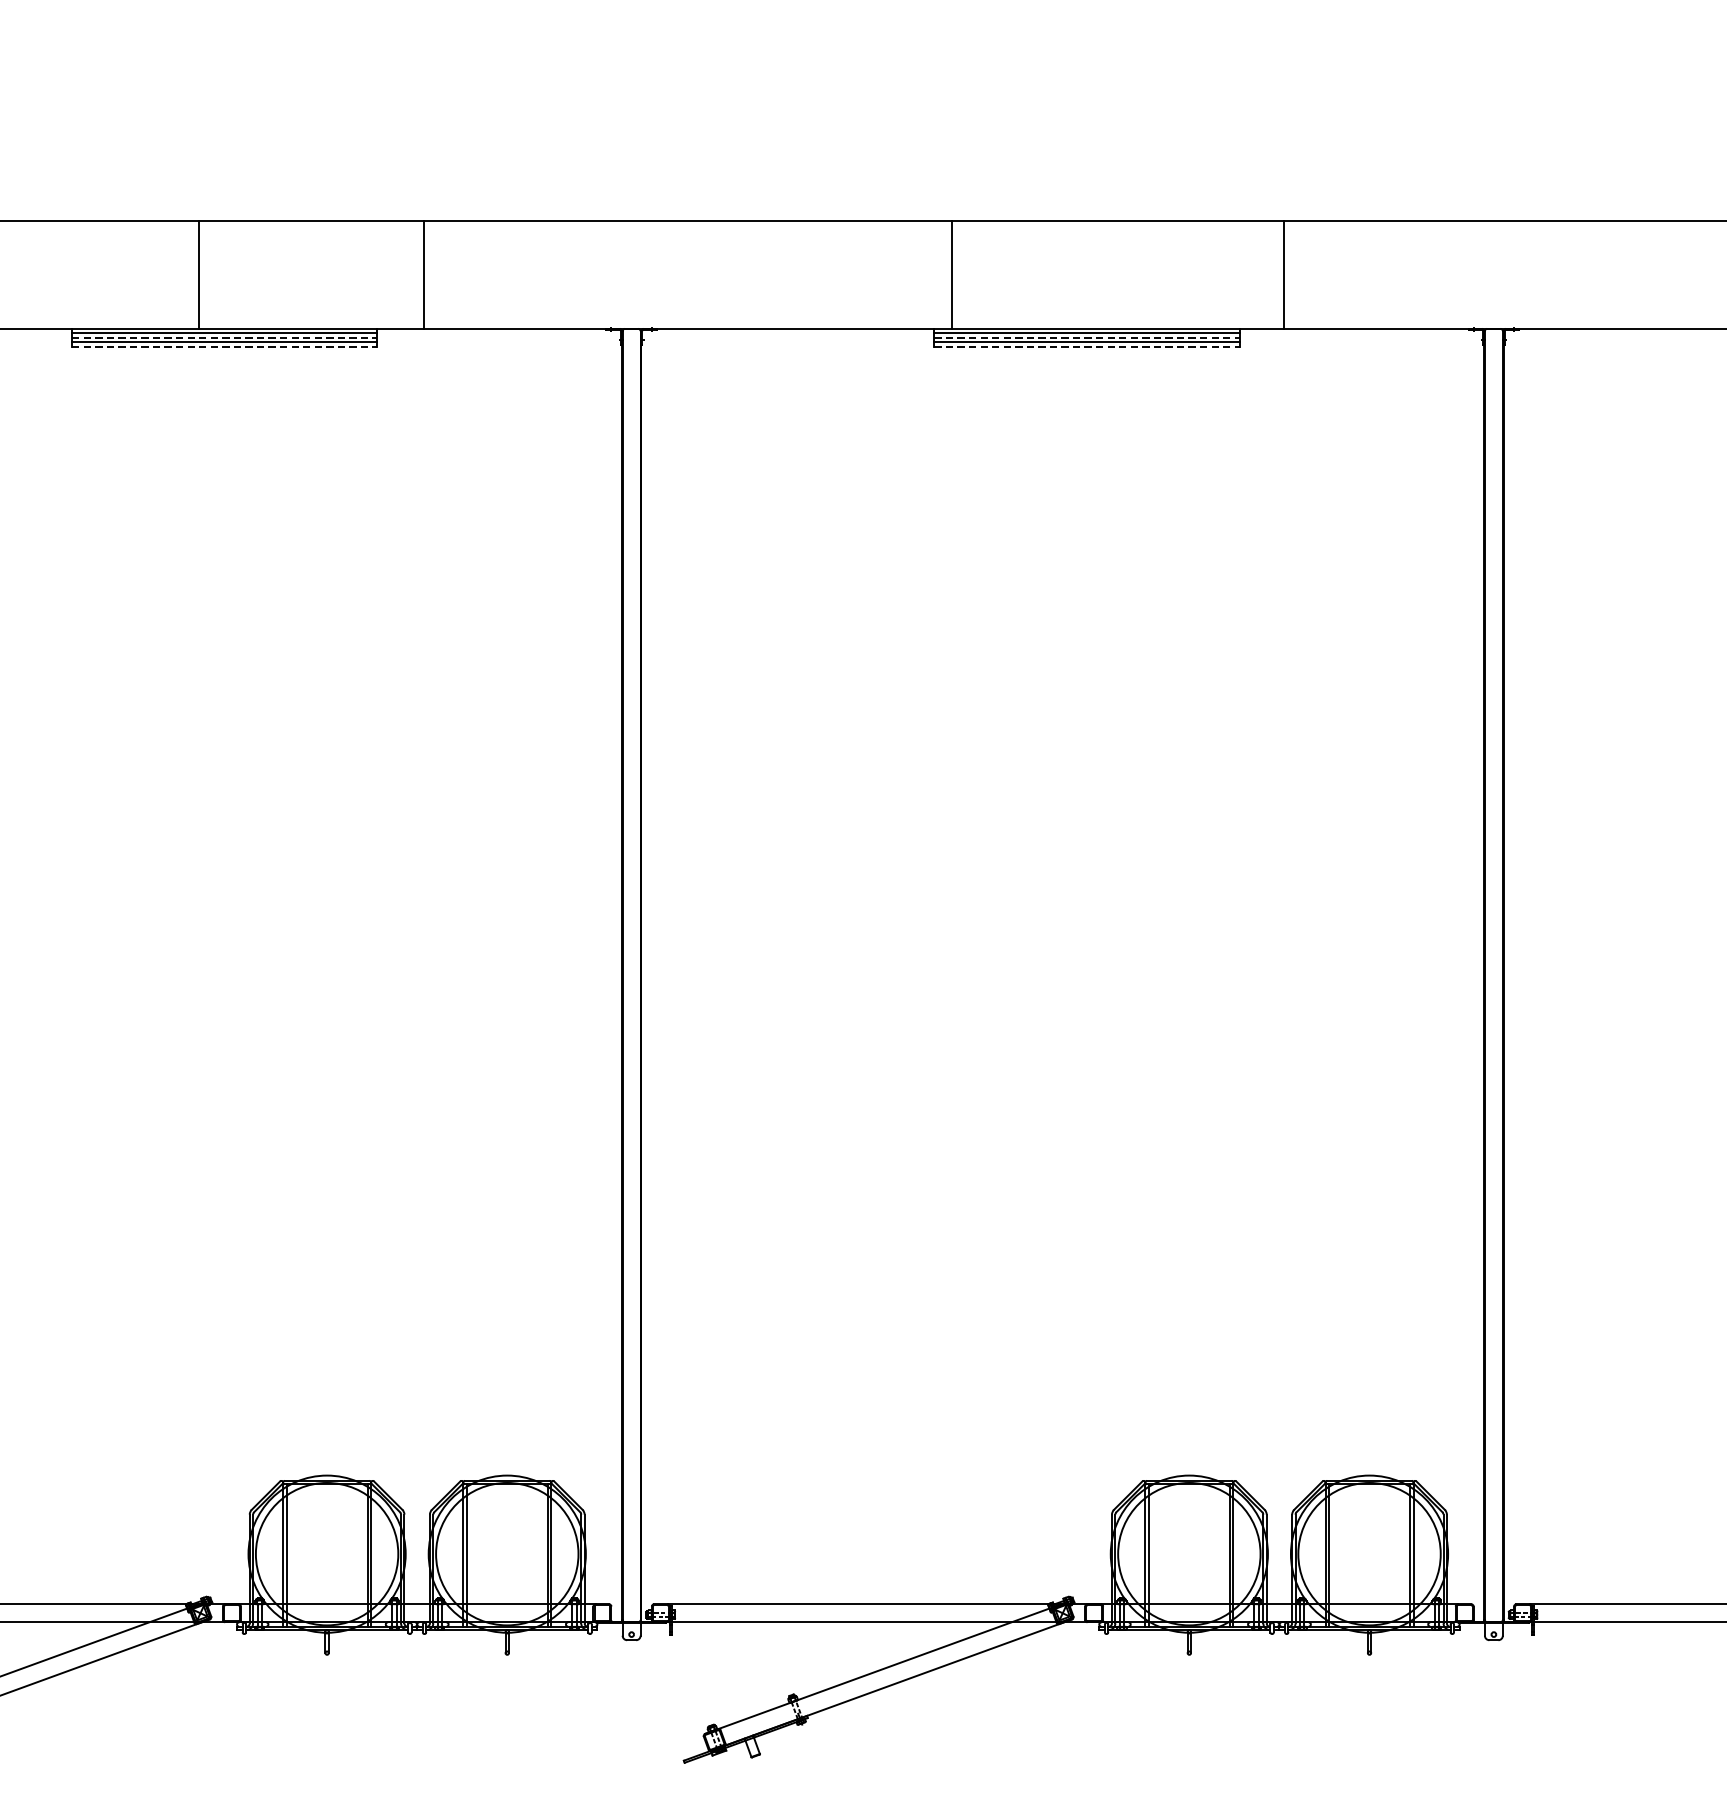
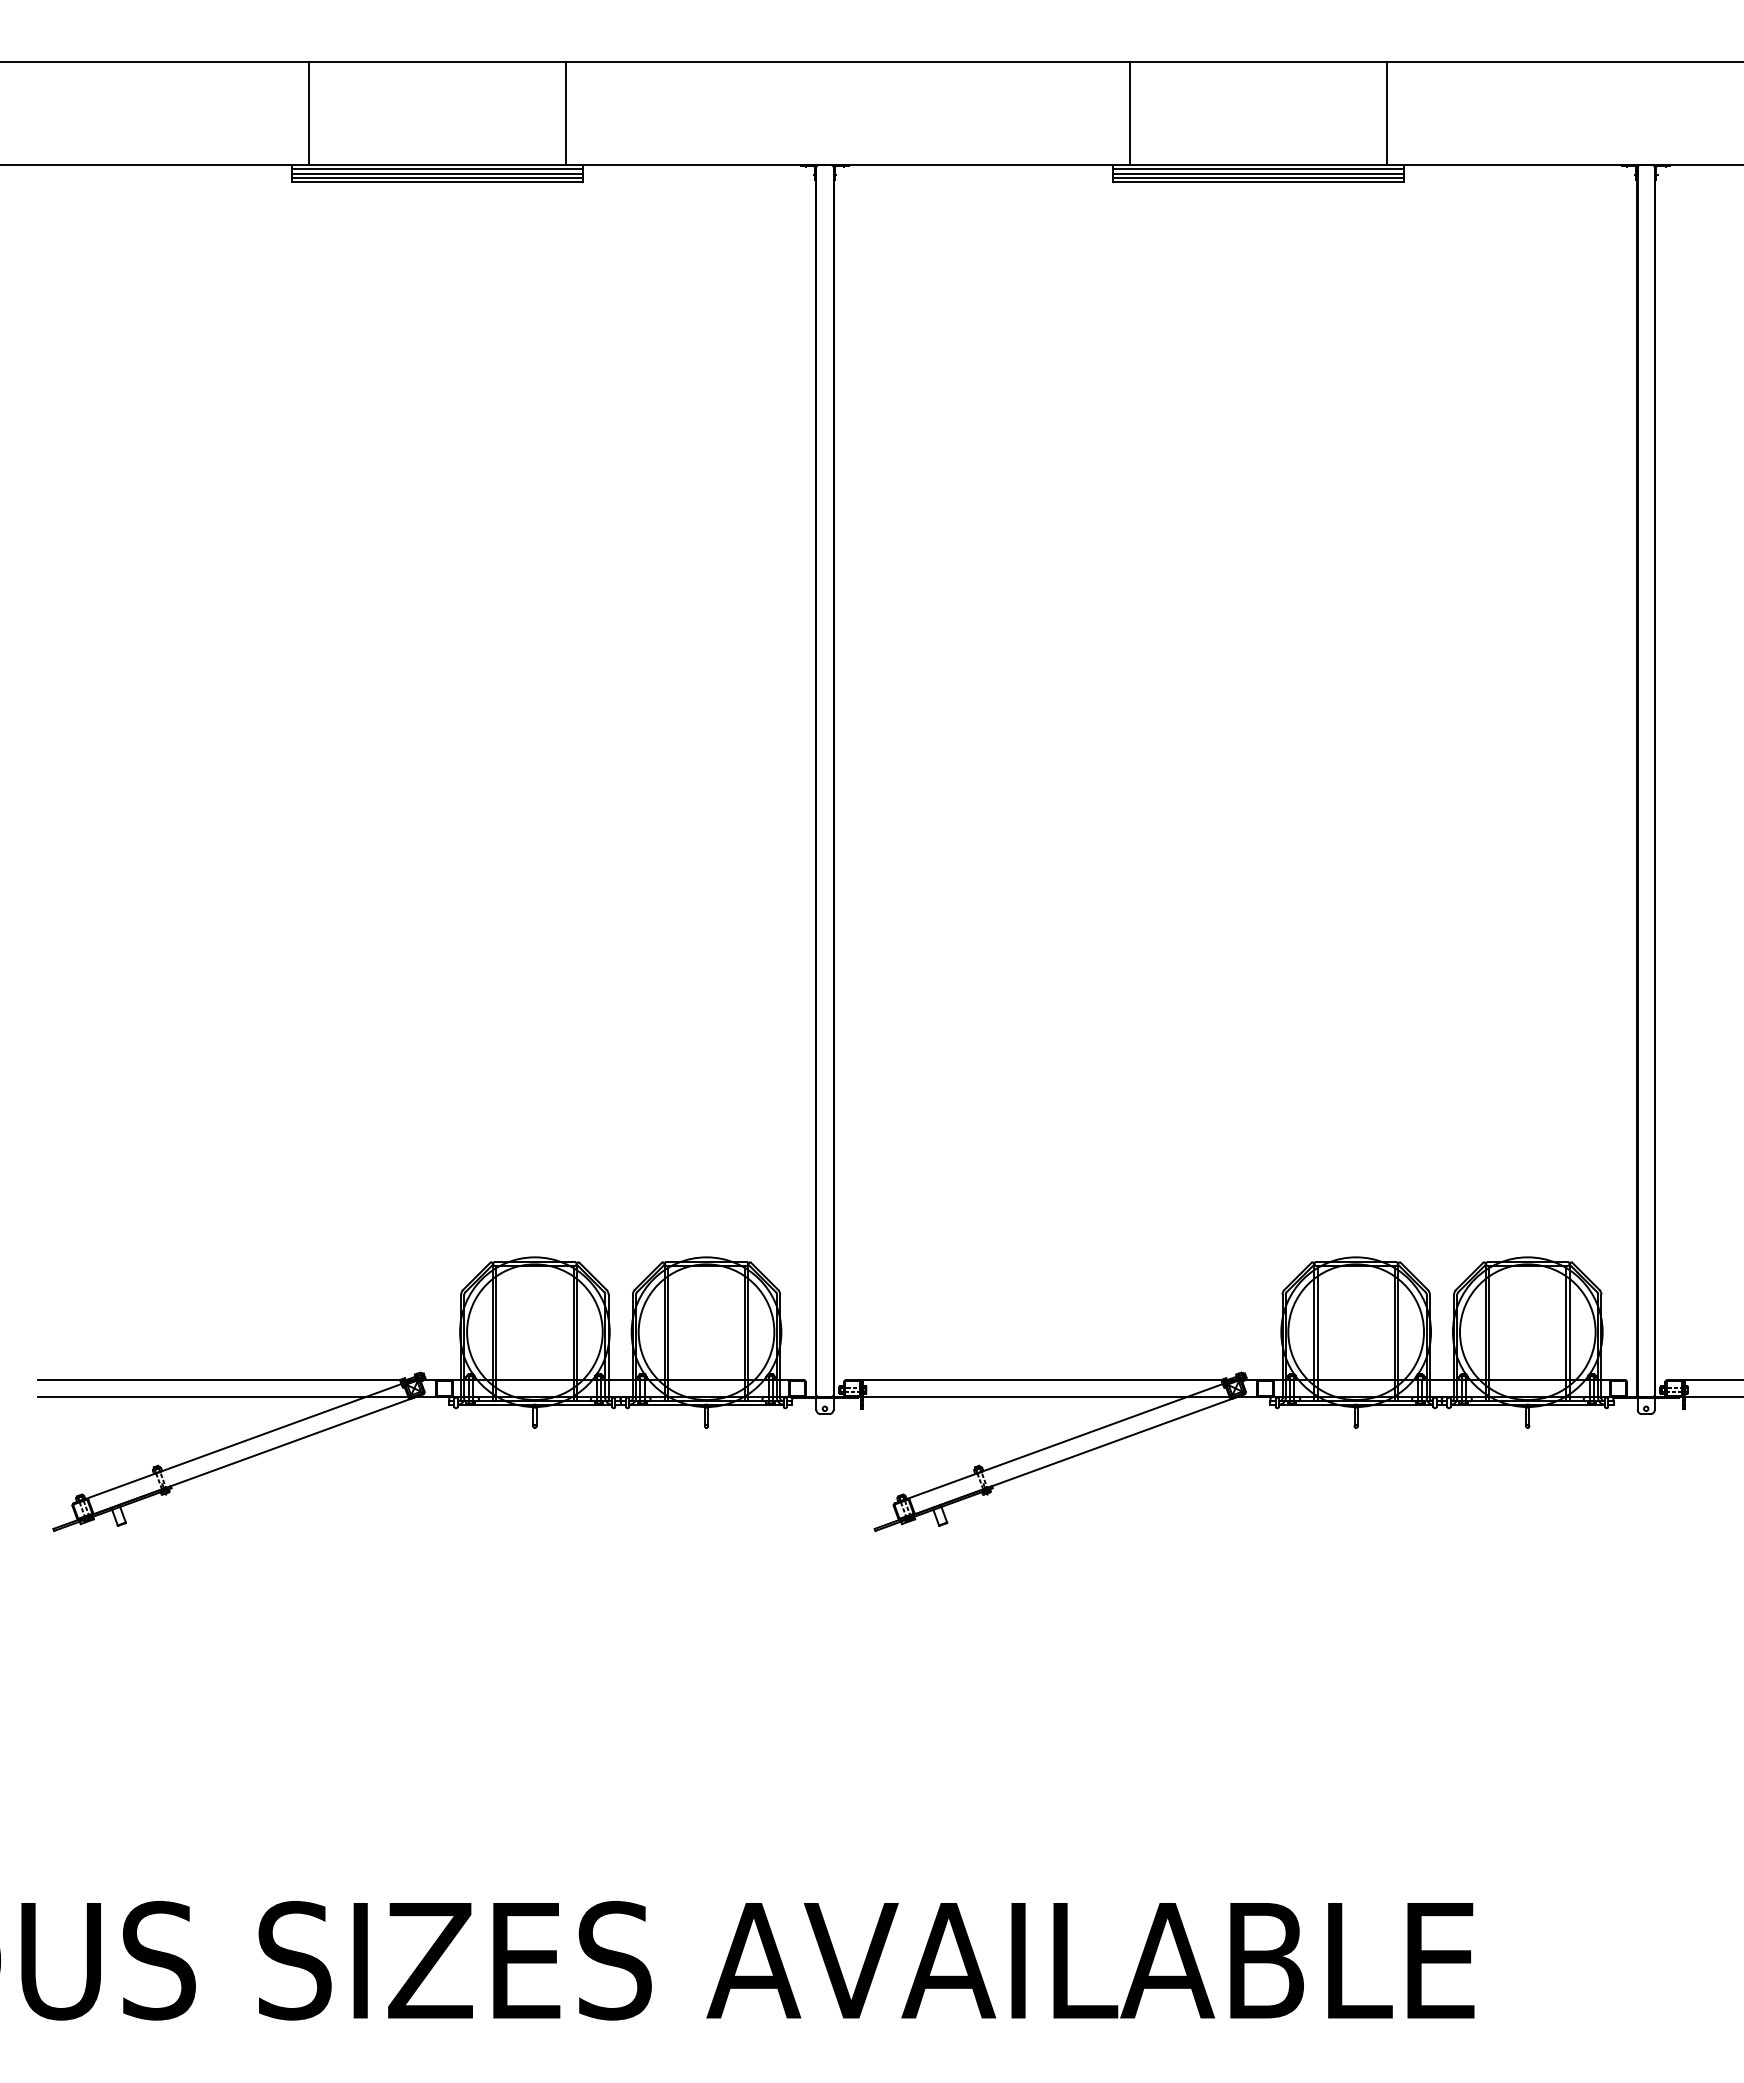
line: (199, 274) -> (309, 113), moved
line: (423, 274) -> (565, 113), moved
line: (1284, 274) -> (1387, 113), moved
line: (224, 337) -> (437, 173), dashed -> solid
line: (1087, 337) -> (1259, 173), dashed -> solid
line: (224, 347) -> (437, 182), dashed -> solid
line: (1087, 347) -> (1259, 182), dashed -> solid

